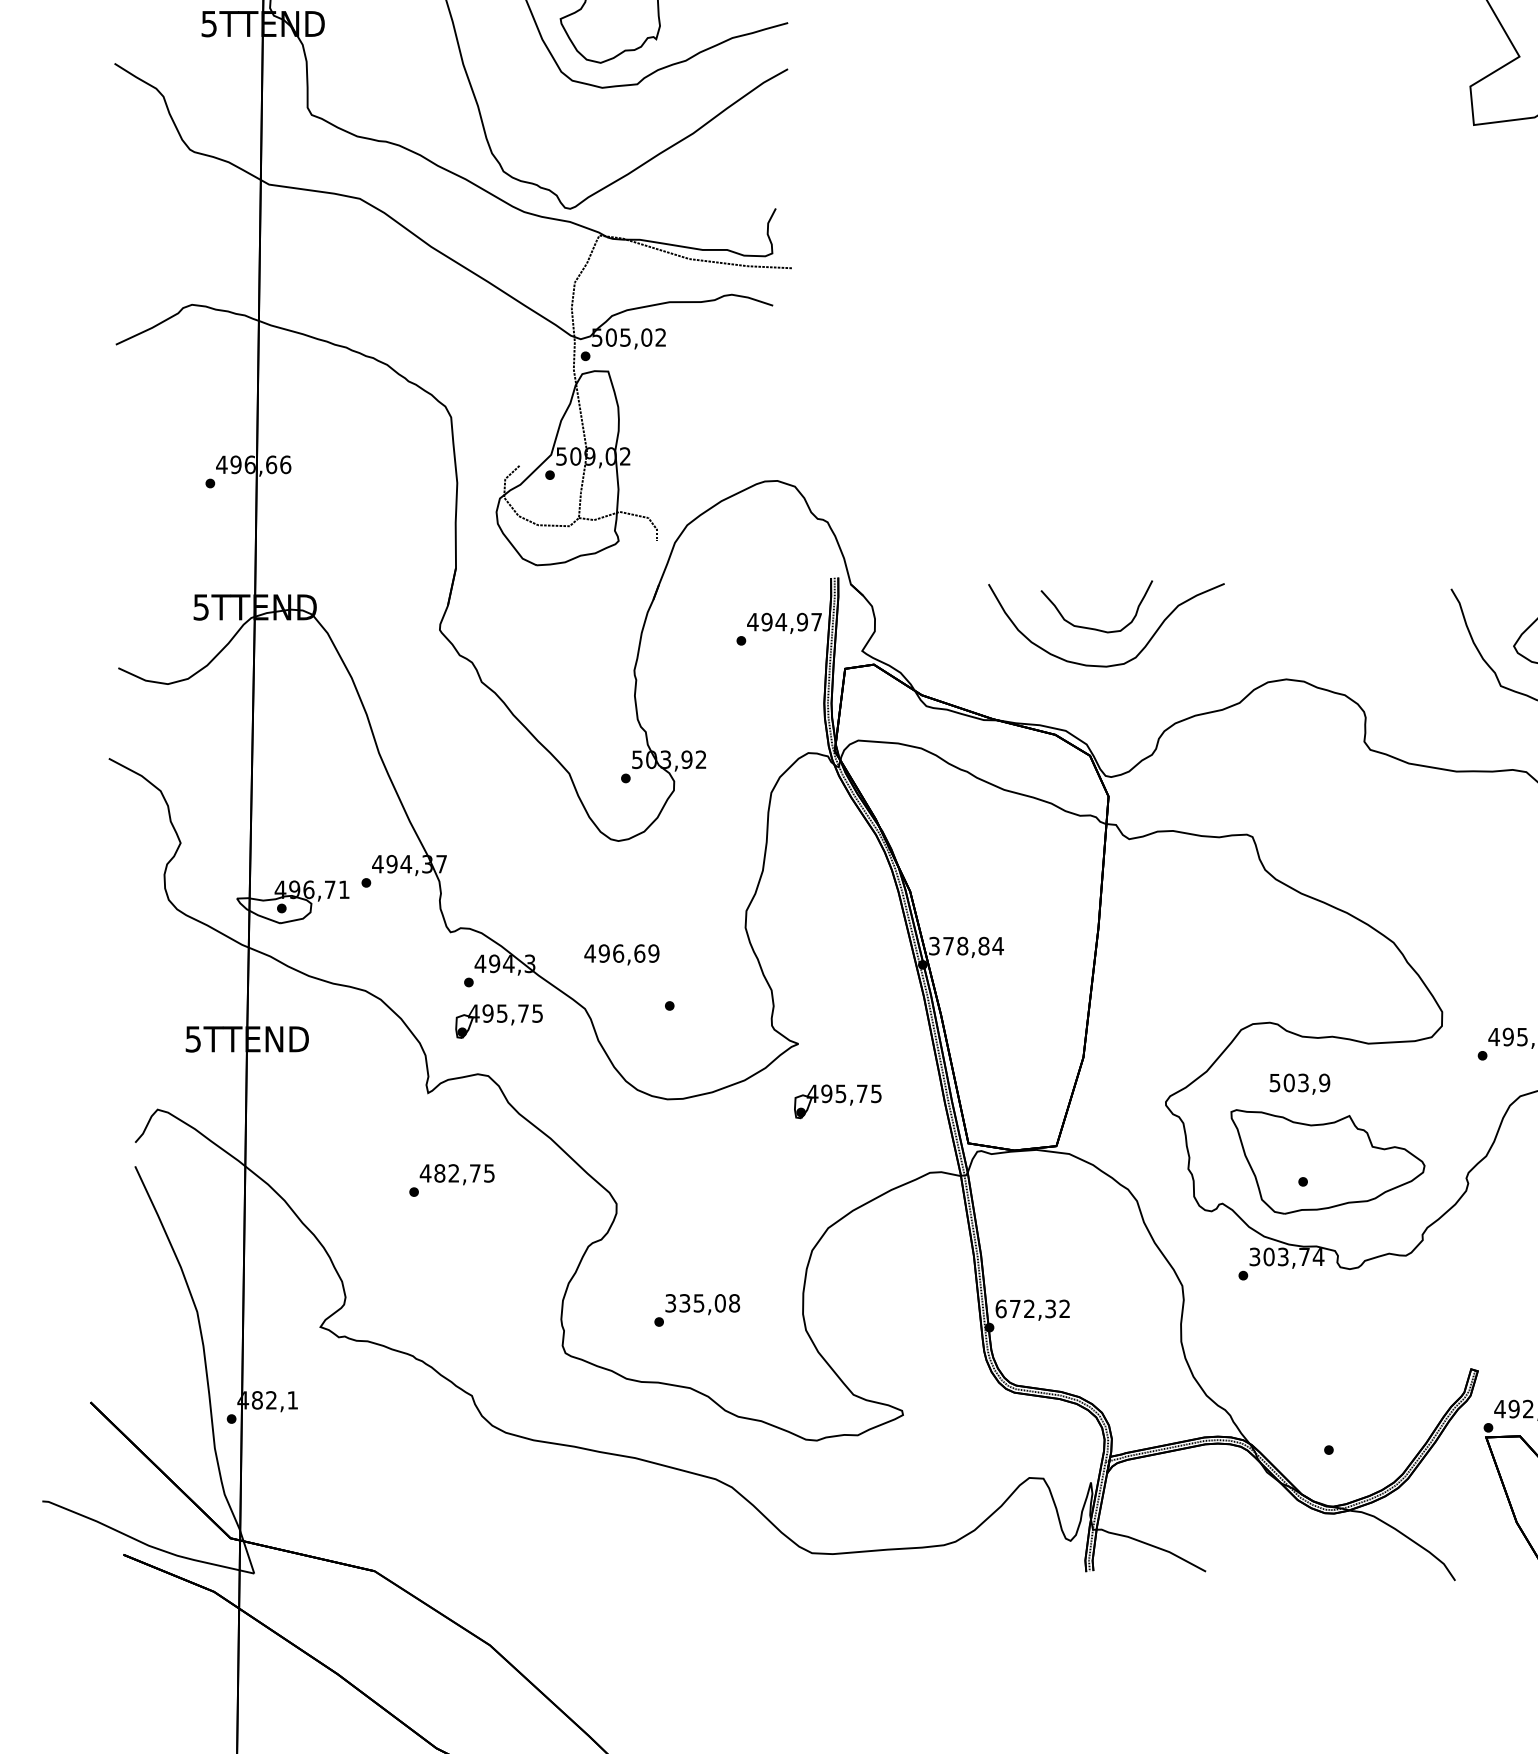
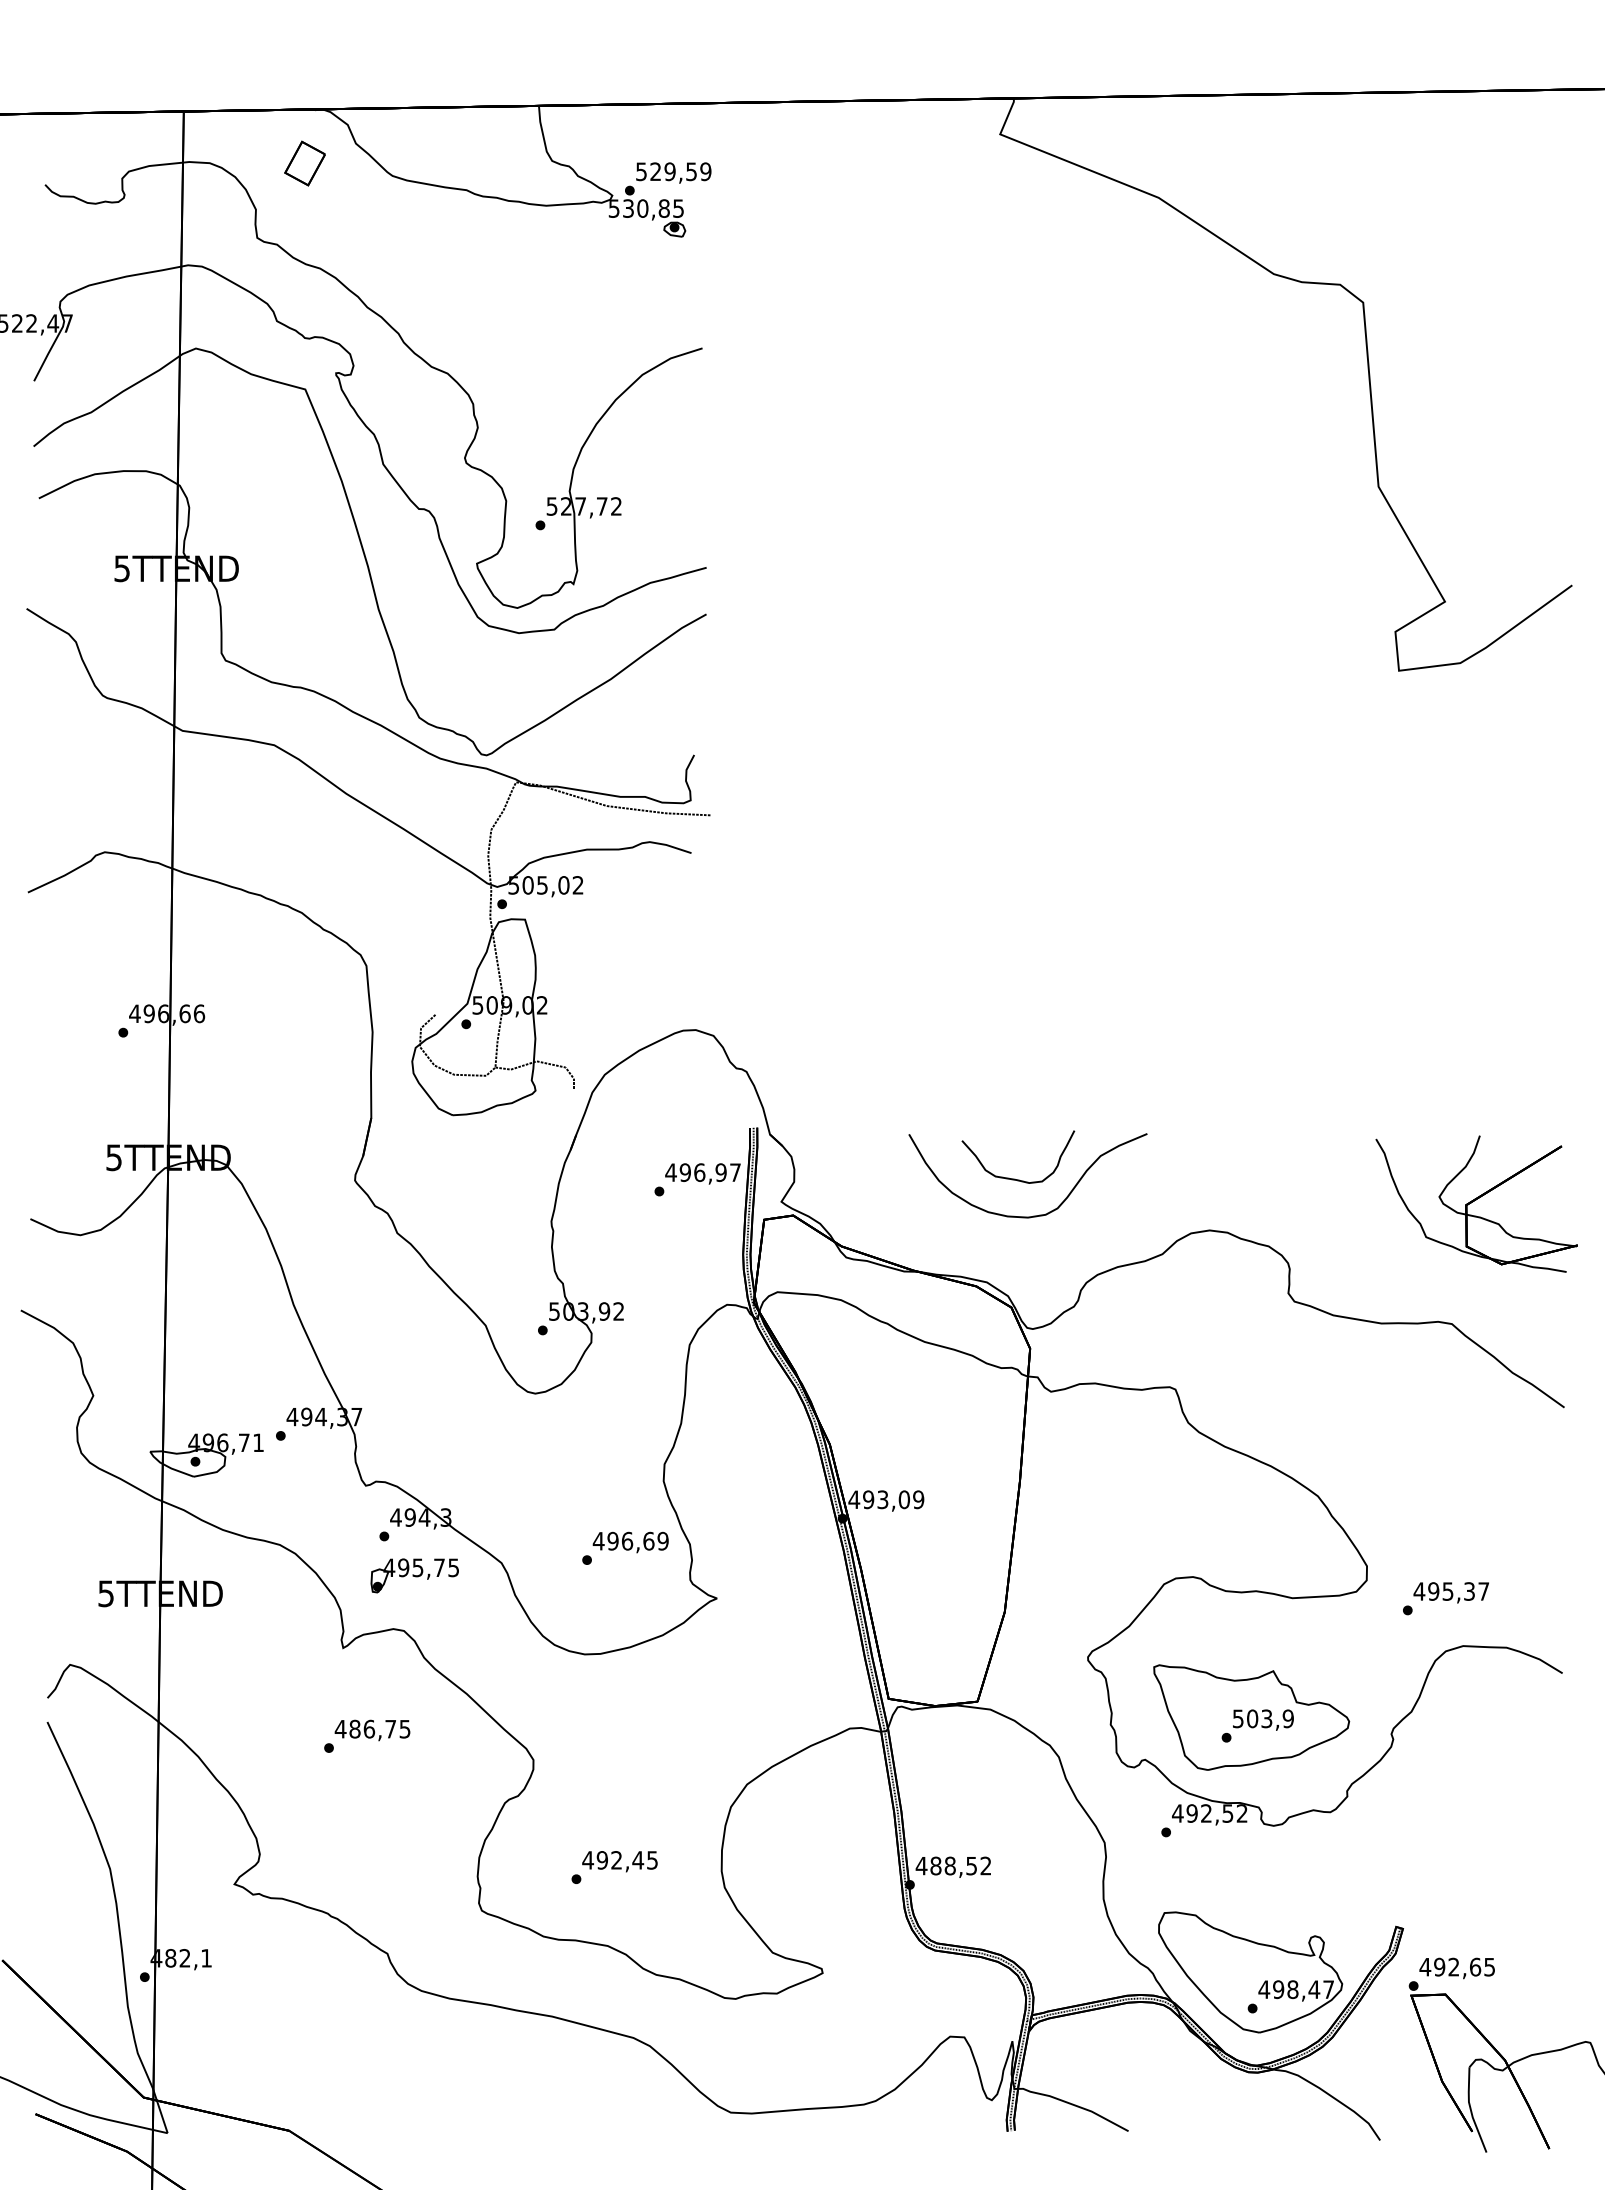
text: (781, 622) -> (699, 1172), 494,97 -> 496,97
text: (966, 945) -> (886, 1499), 378,84 -> 493,09
text: (621, 954) -> (630, 1542), moved
text: (1300, 1083) -> (1263, 1719), moved
part: (837, 1101) -> (756, 1656), removed
text: (454, 1172) -> (369, 1728), 482,75 -> 486,75
text: (1287, 1256) -> (1210, 1813), 303,74 -> 492,52
text: (702, 1303) -> (620, 1860), 335,08 -> 492,45
text: (1025, 1308) -> (946, 1865), 672,32 -> 488,52
part: (1326, 1414) -> (1250, 1972), added

